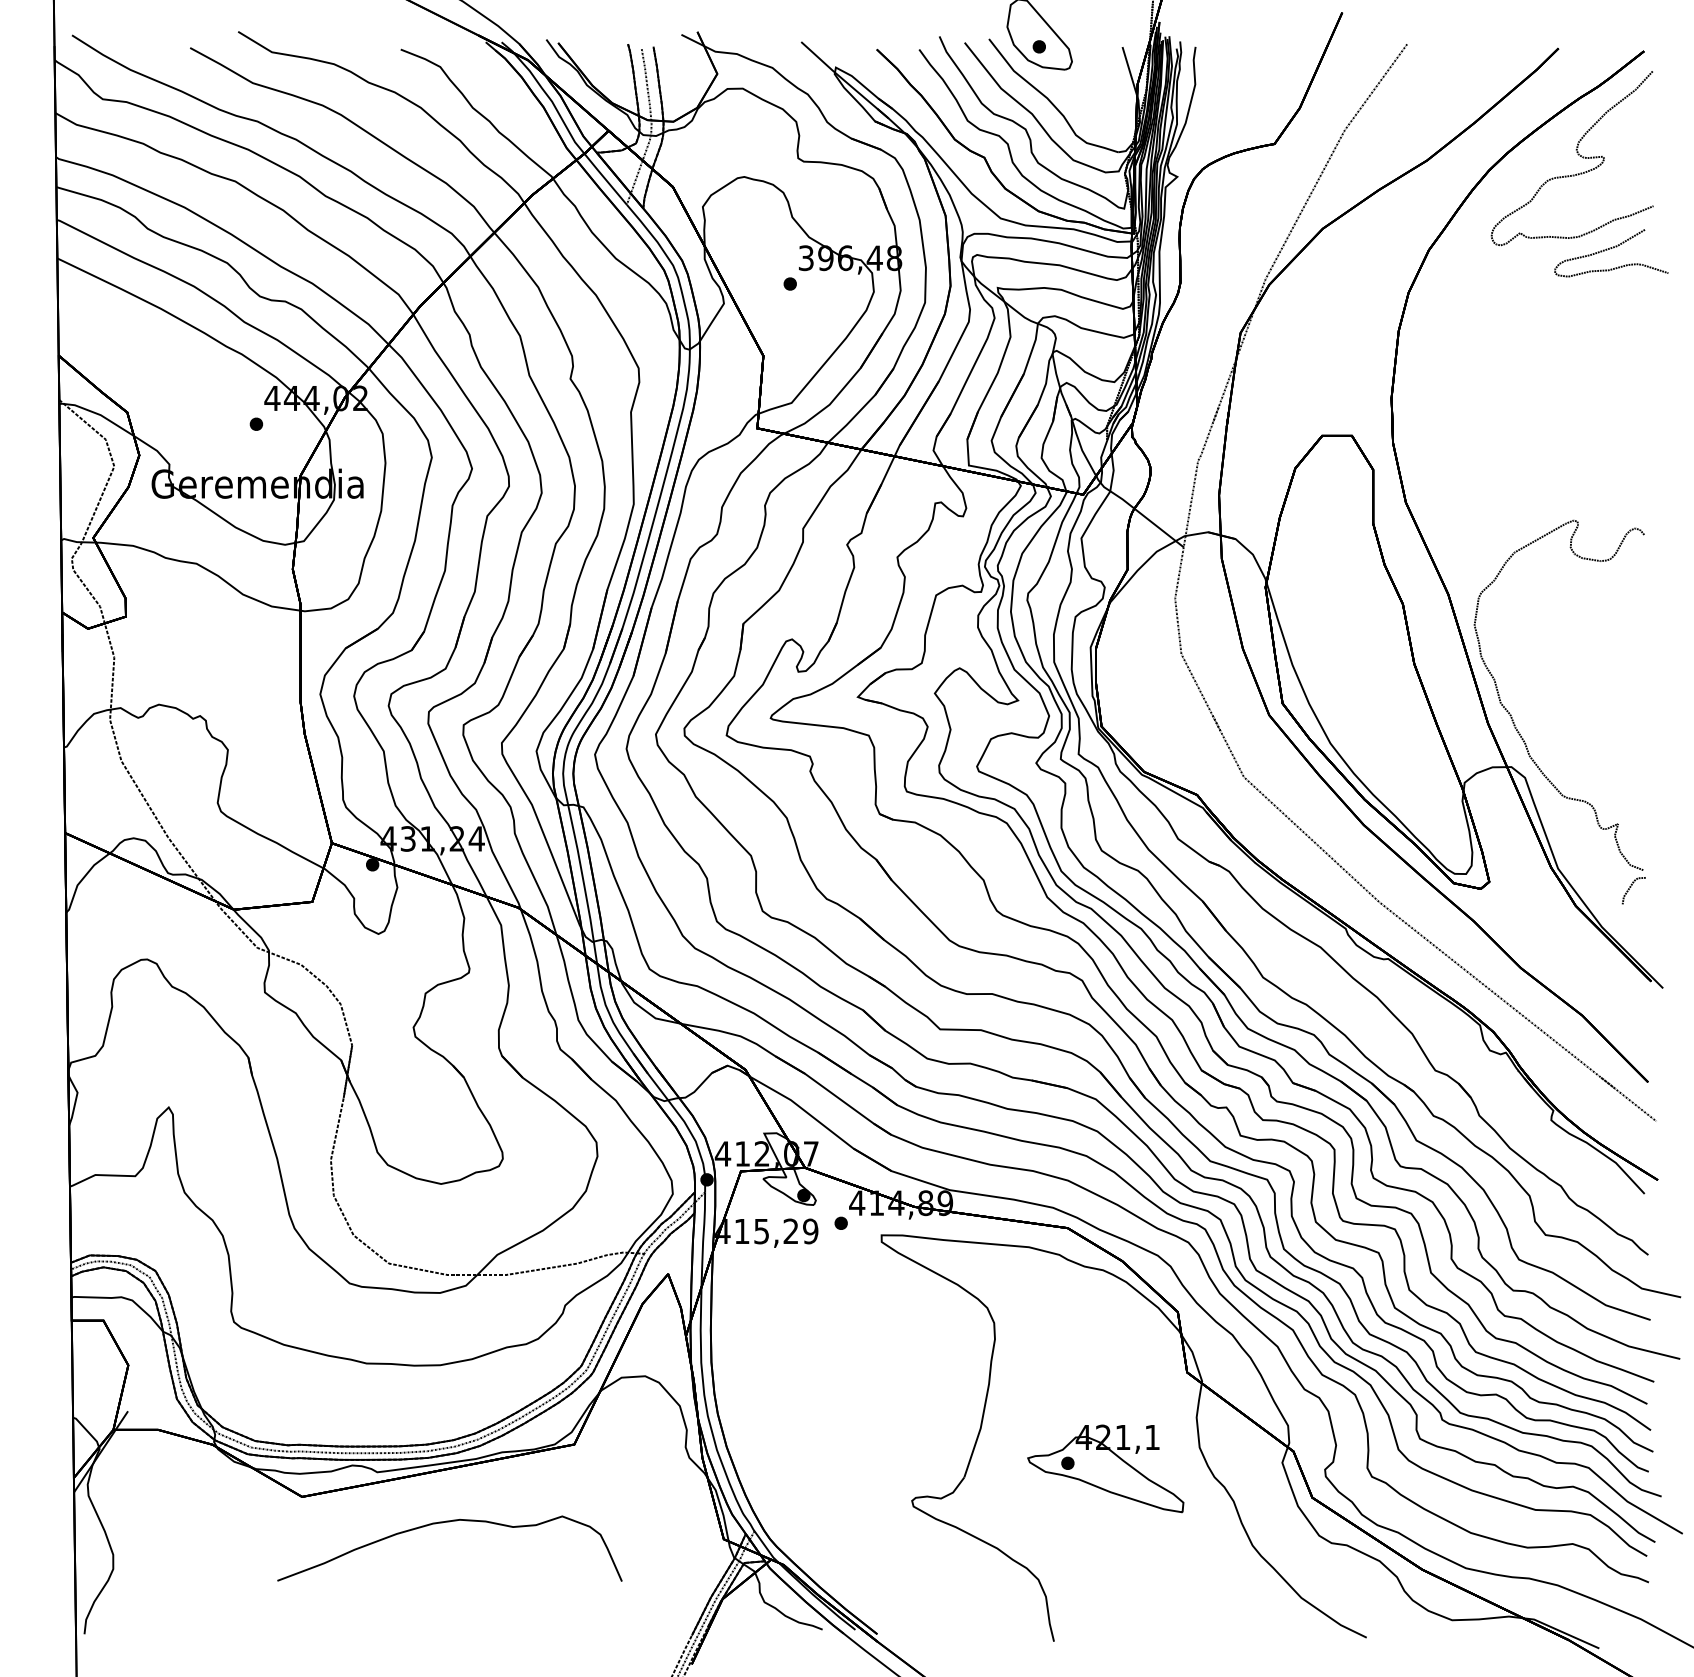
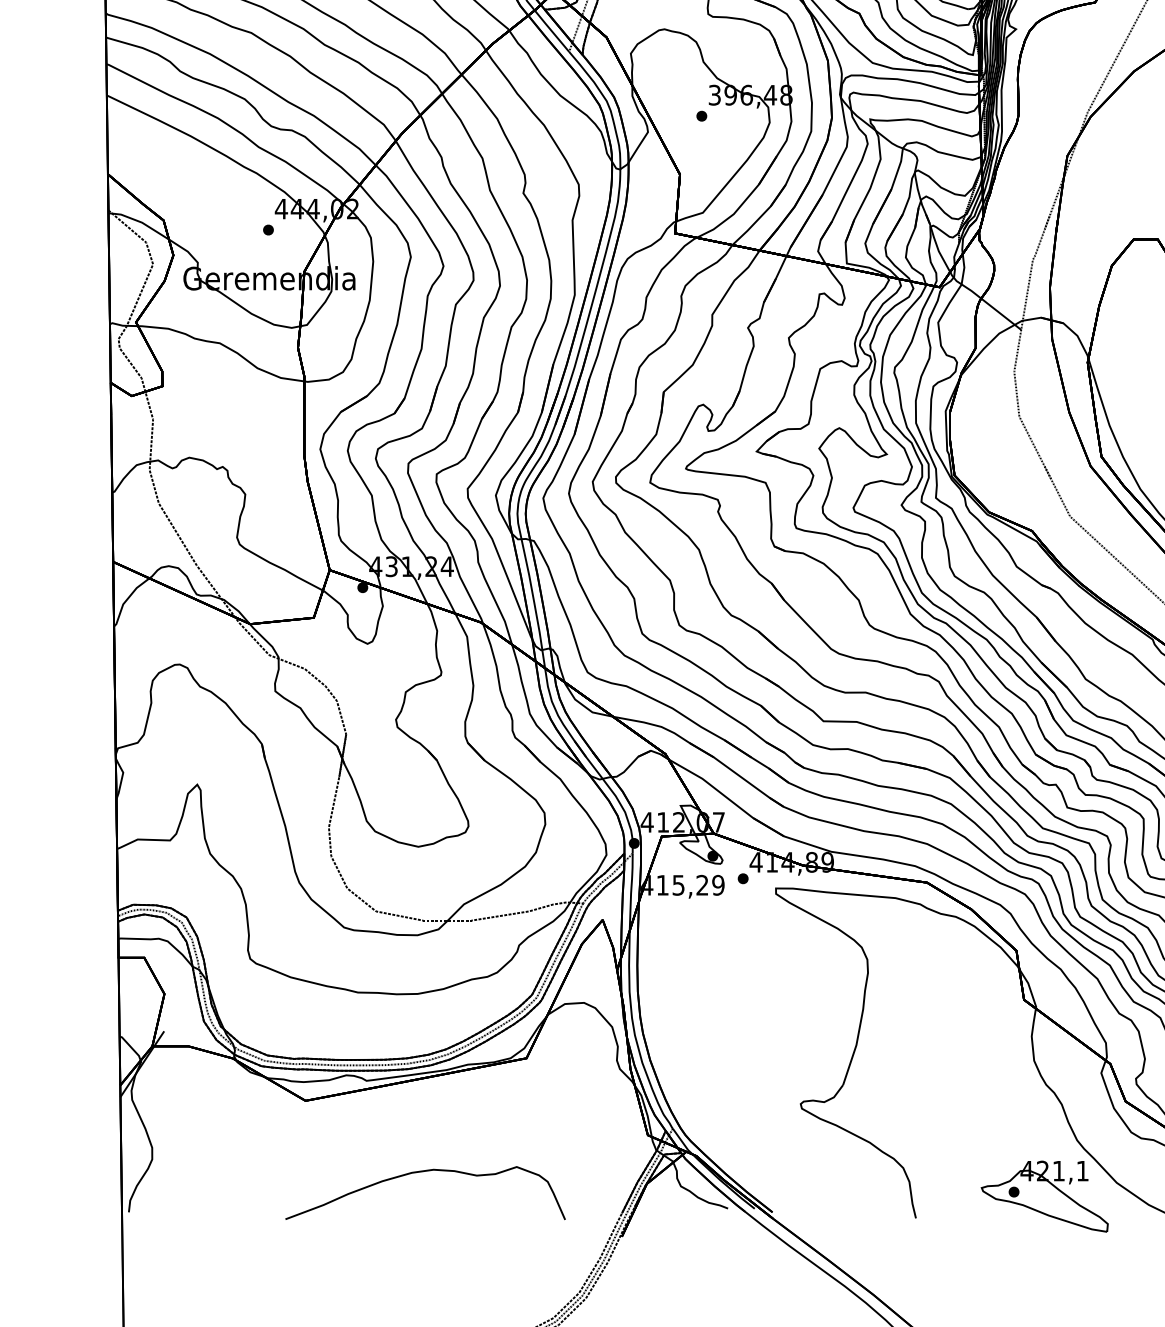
part: (1105, 1468) -> (1044, 1196), moved
curve: (442, 1523) -> (419, 1172), moved

